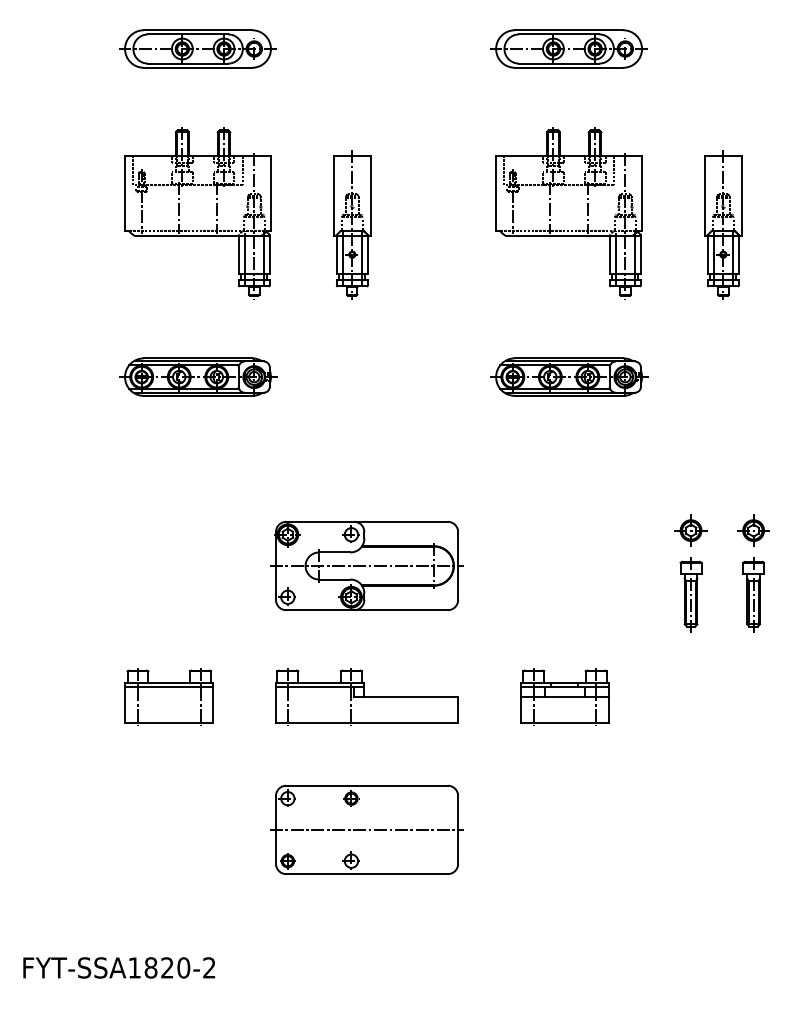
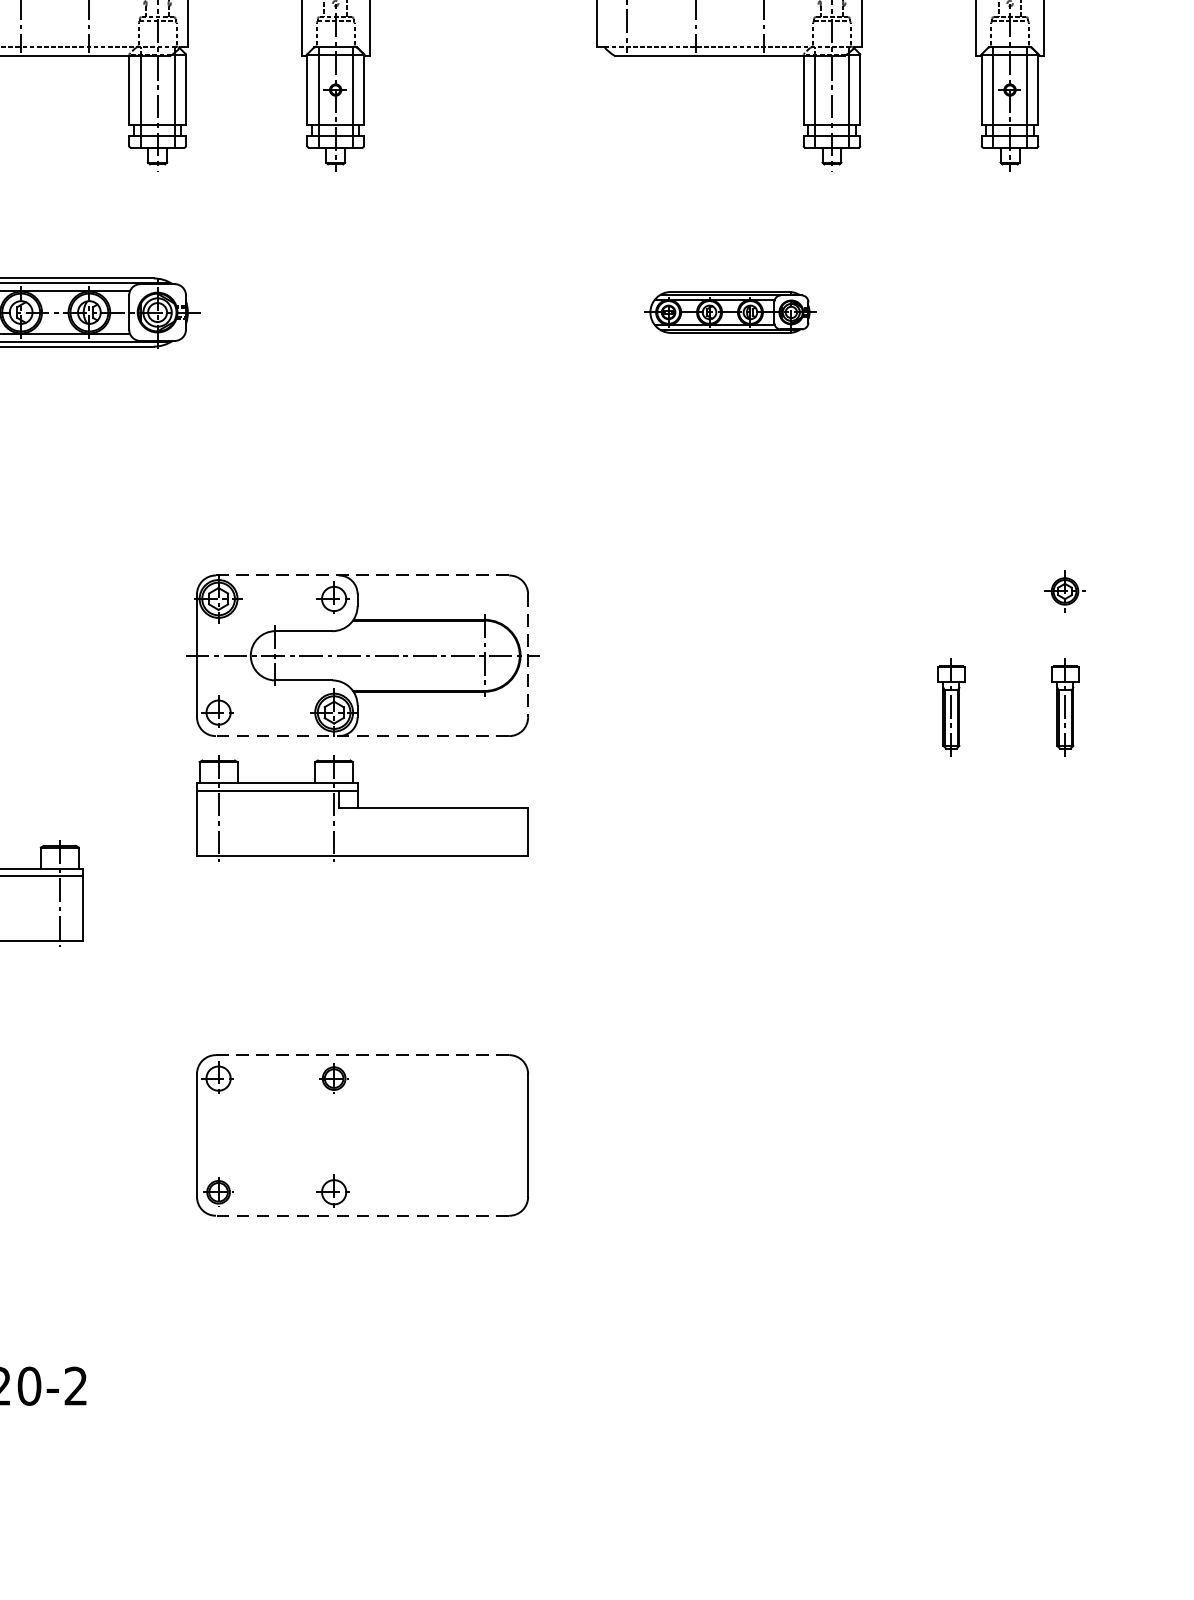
part: (569, 376) -> (730, 311), size x0.6
line: (367, 521) -> (363, 574), solid -> dashed
part: (690, 530) -> (950, 591), removed
part: (753, 530) -> (1064, 591), size x0.7
line: (458, 566) -> (528, 656), solid -> dashed
part: (690, 594) -> (950, 707), size x0.7
part: (753, 594) -> (1064, 707), size x0.7
line: (367, 610) -> (363, 736), solid -> dashed
part: (366, 696) -> (361, 807), moved
part: (564, 696) -> (721, 892), removed
line: (367, 785) -> (363, 1054), solid -> dashed
line: (366, 829) -> (361, 1134), removed
line: (367, 874) -> (363, 1216), solid -> dashed

